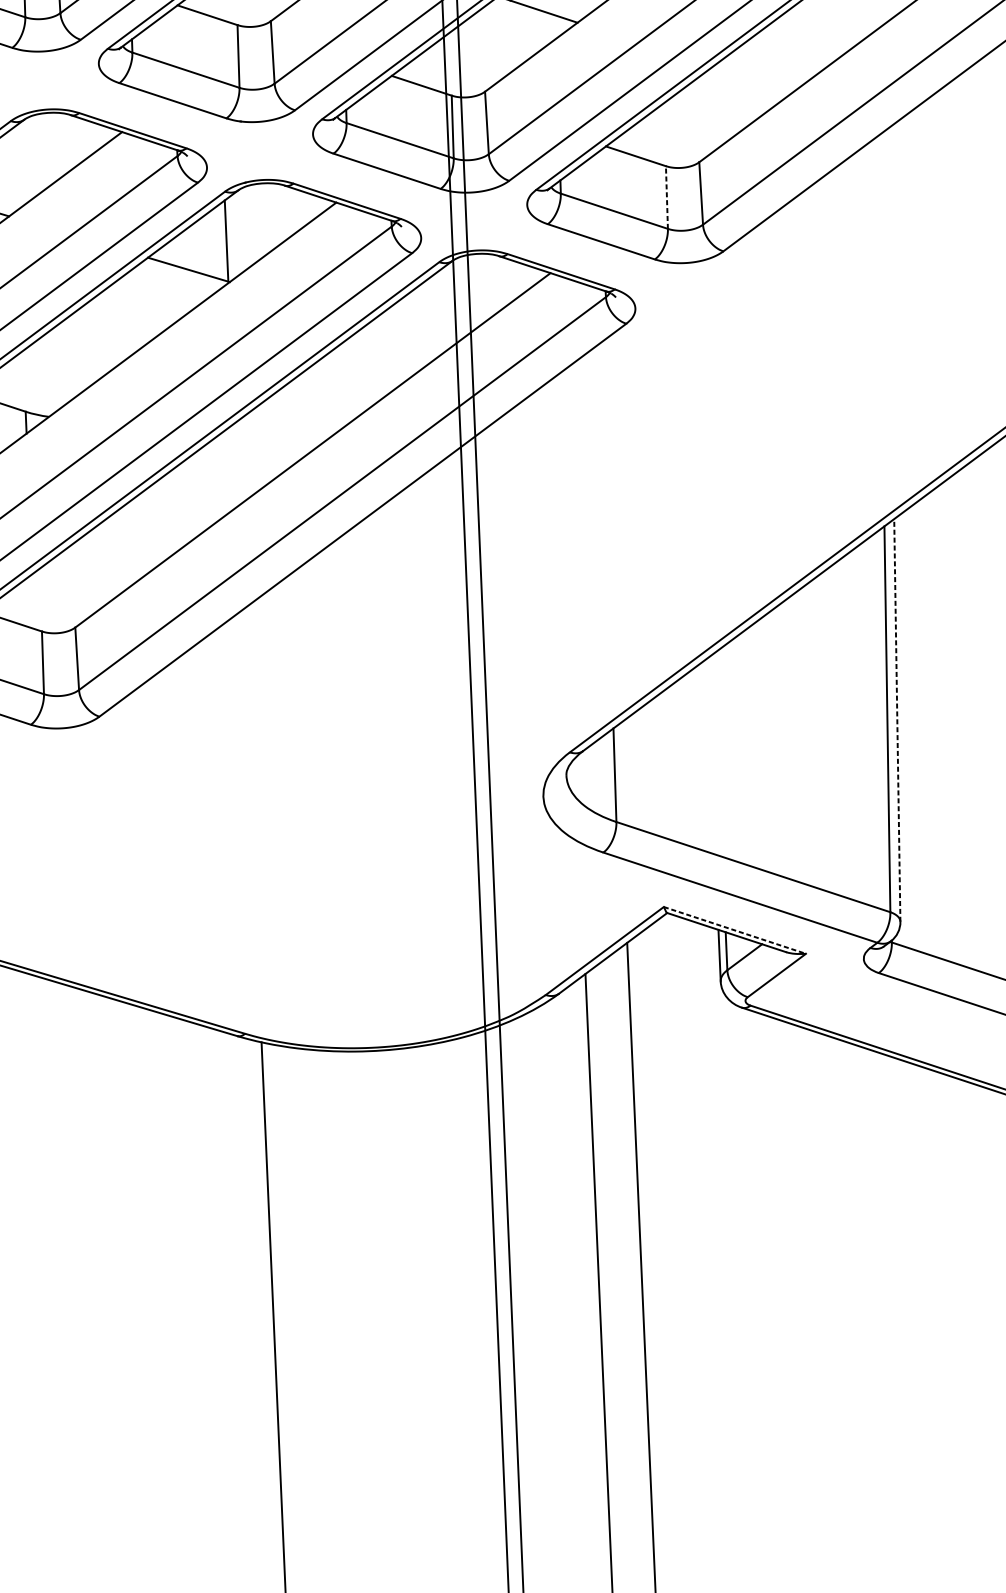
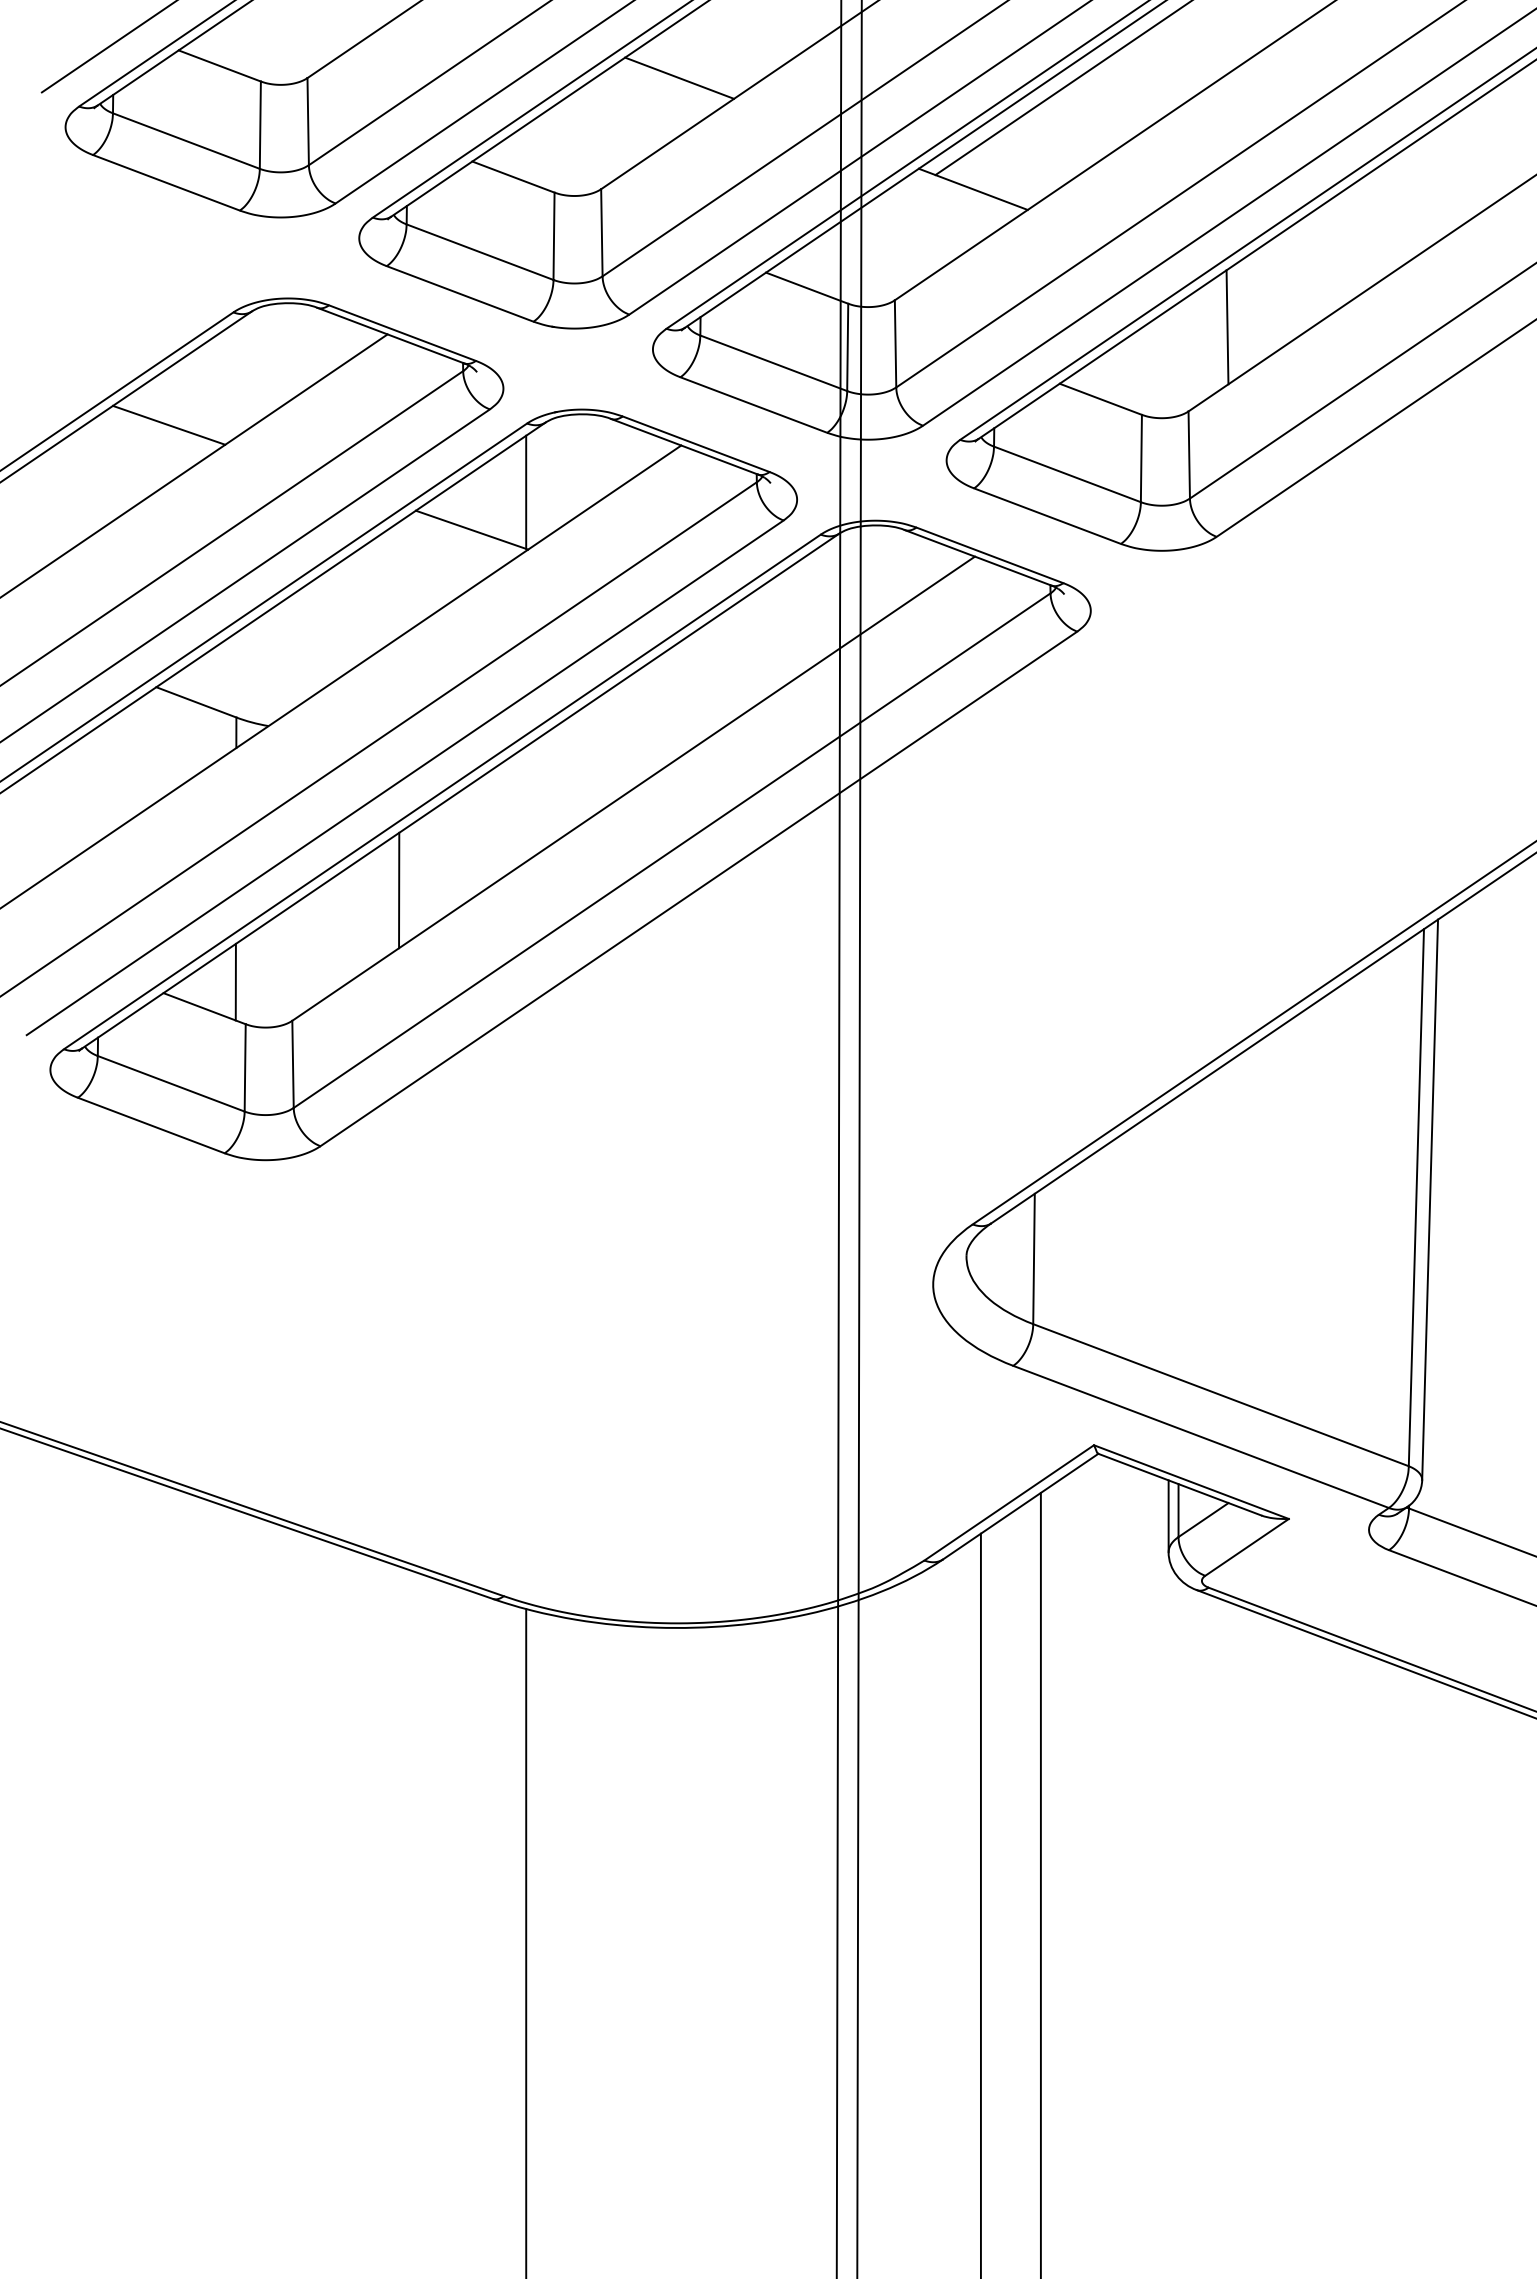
line: (724, 100) -> (1227, 327), added
line: (667, 197) -> (1141, 458), dashed -> solid
line: (148, 530) -> (399, 890), added
line: (33, 601) -> (235, 981), added
line: (897, 720) -> (1430, 1199), dashed -> solid
line: (734, 930) -> (1191, 1482), dashed -> solid

